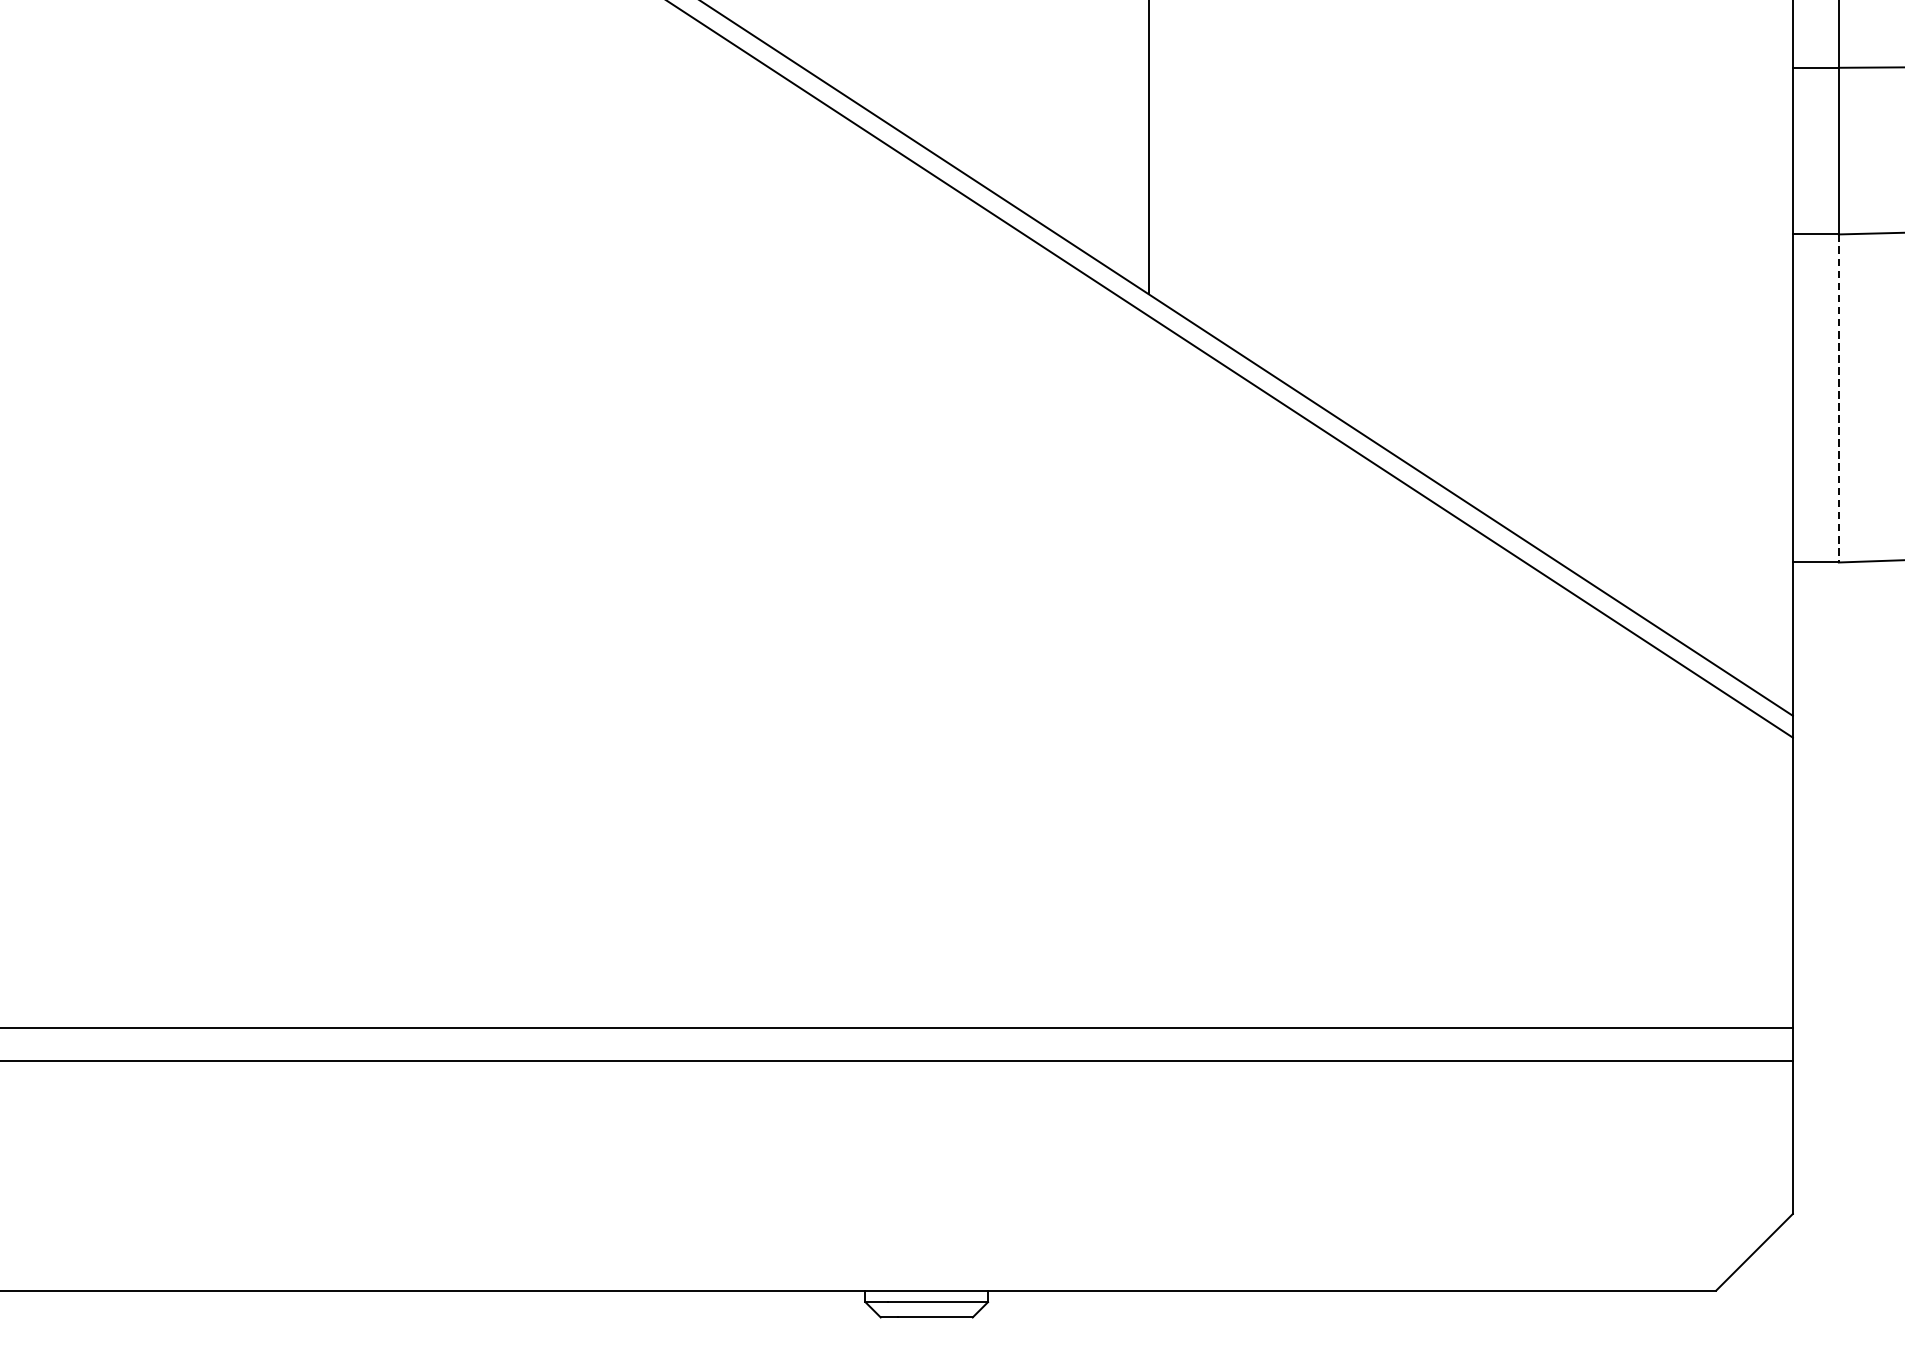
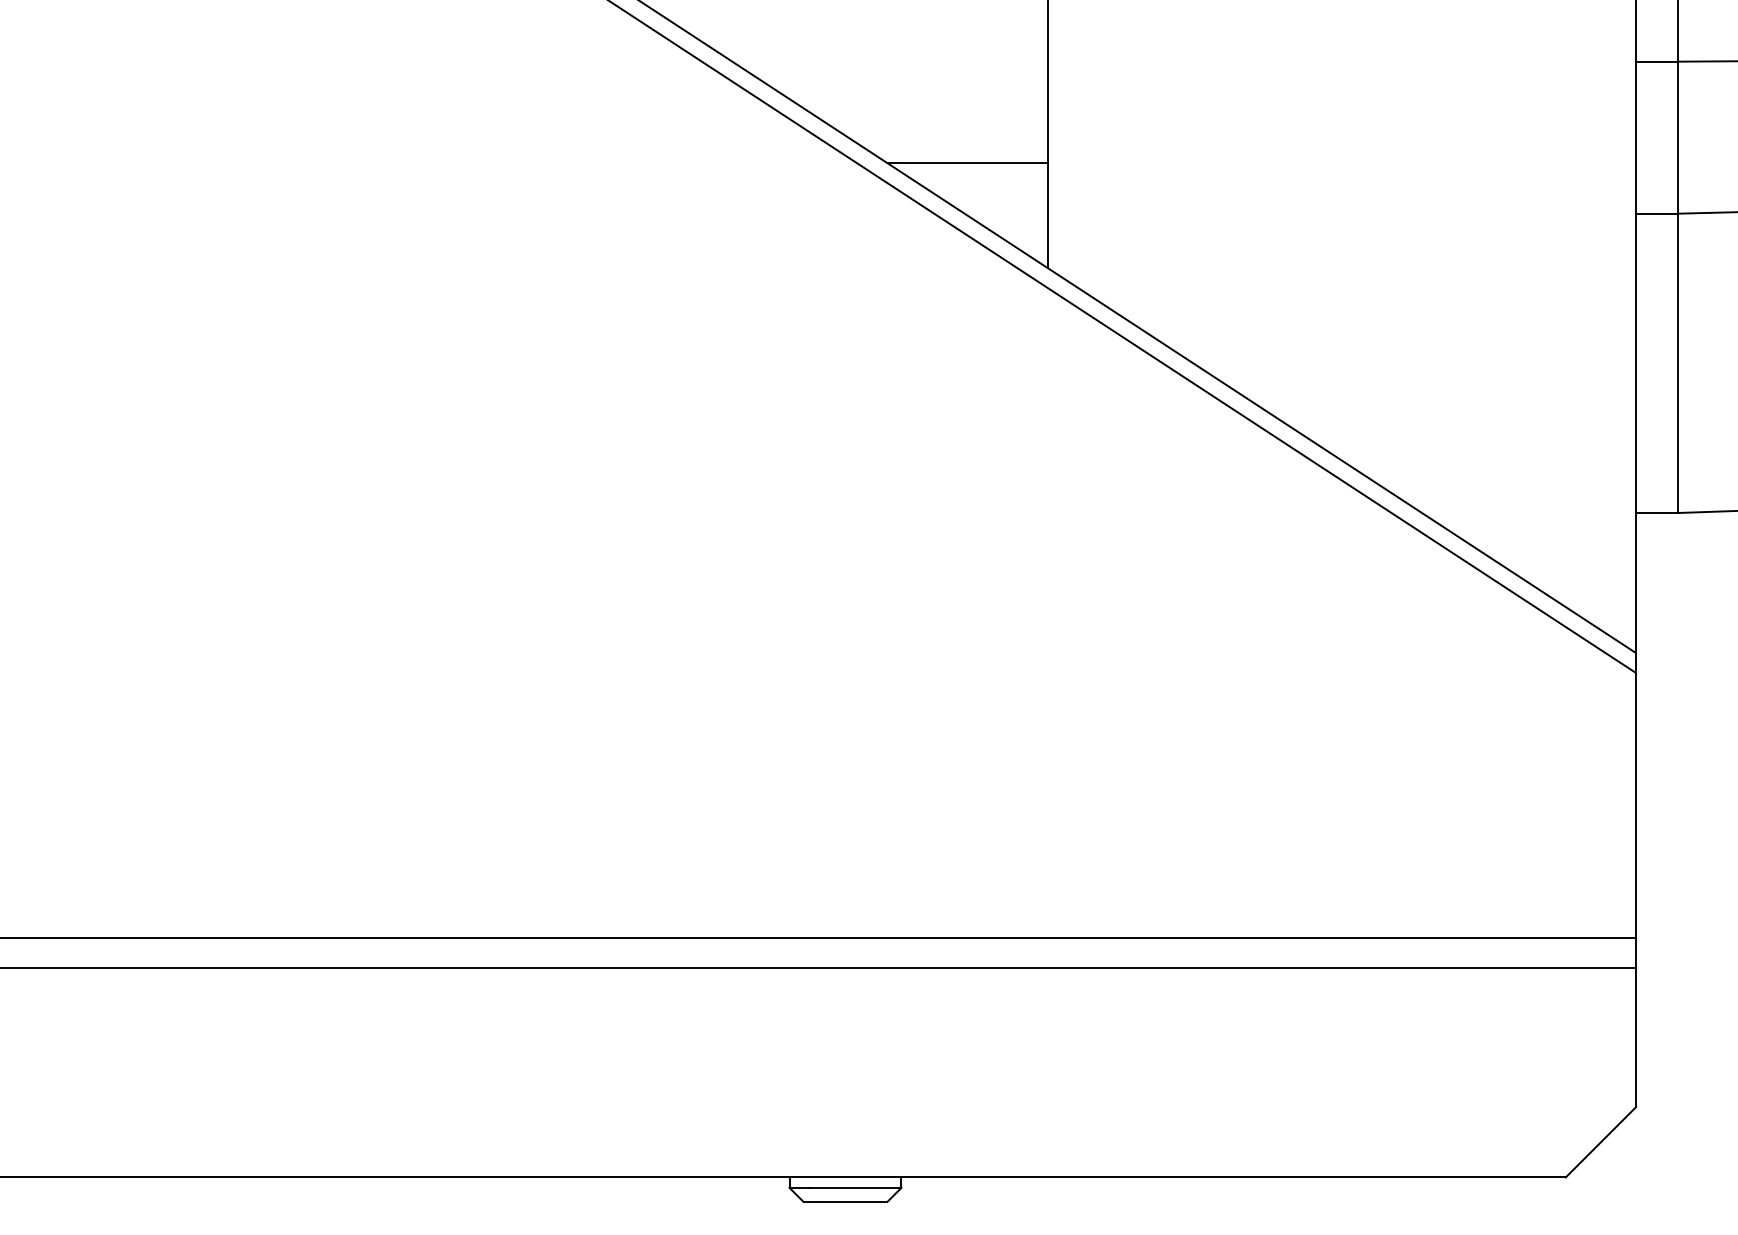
line: (1060, 179) -> (967, 163), added
line: (1838, 398) -> (1677, 363), dashed -> solid

